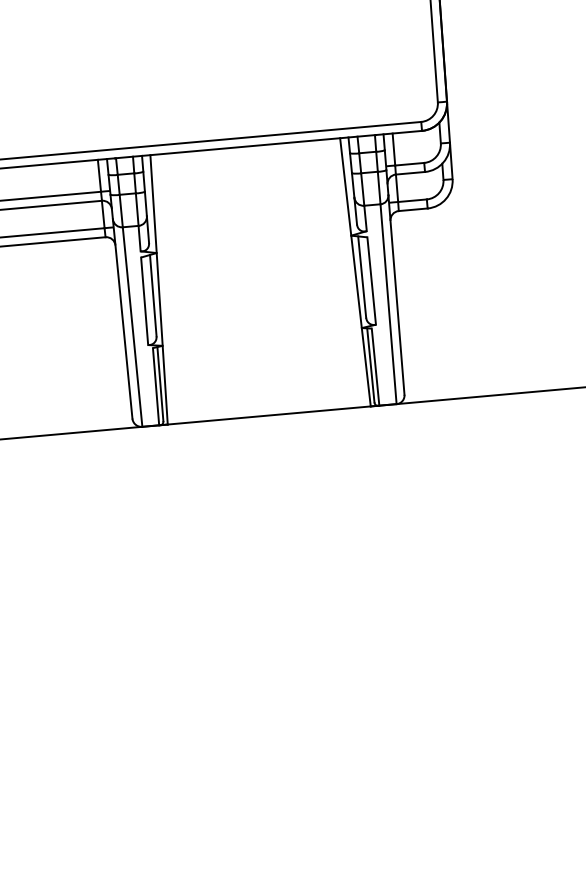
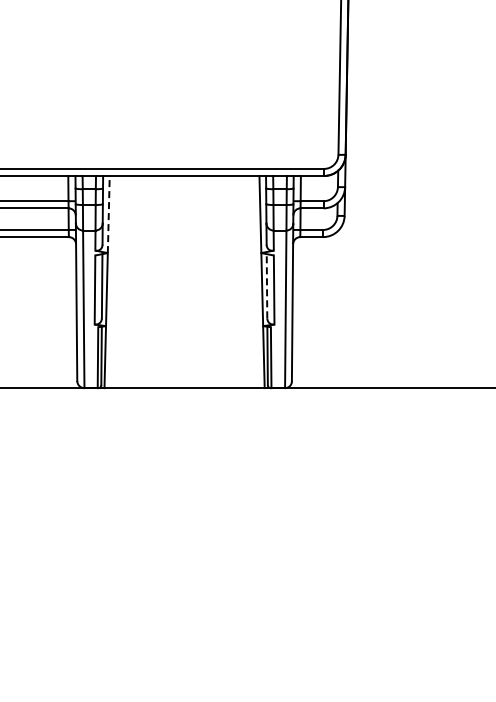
line: (153, 204) -> (108, 214), solid -> dashed
line: (362, 276) -> (267, 285), solid -> dashed

